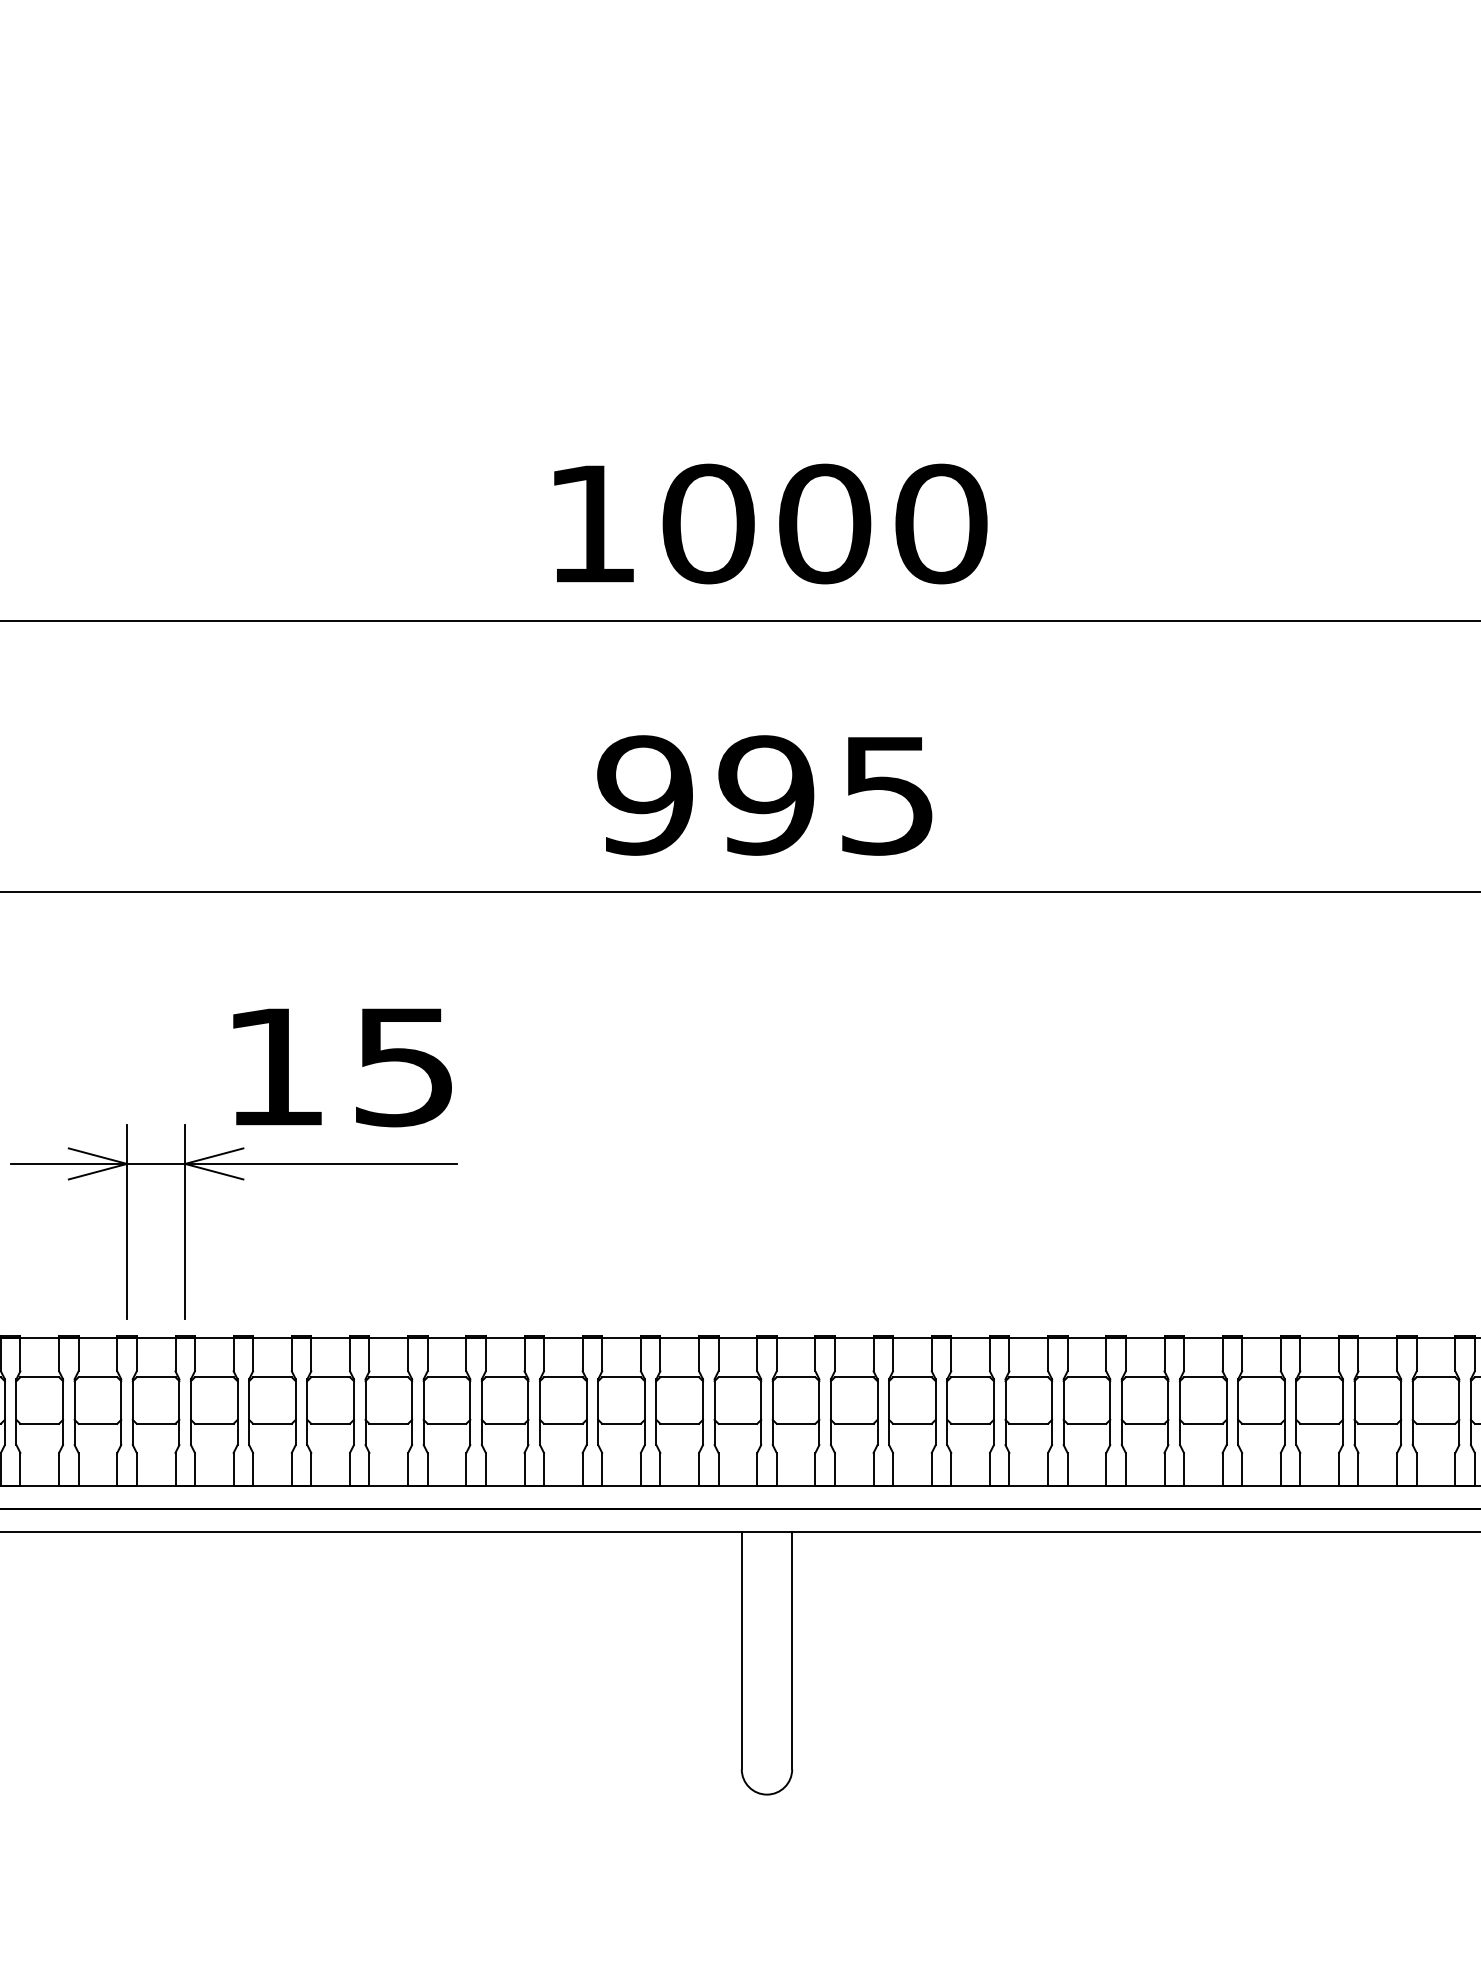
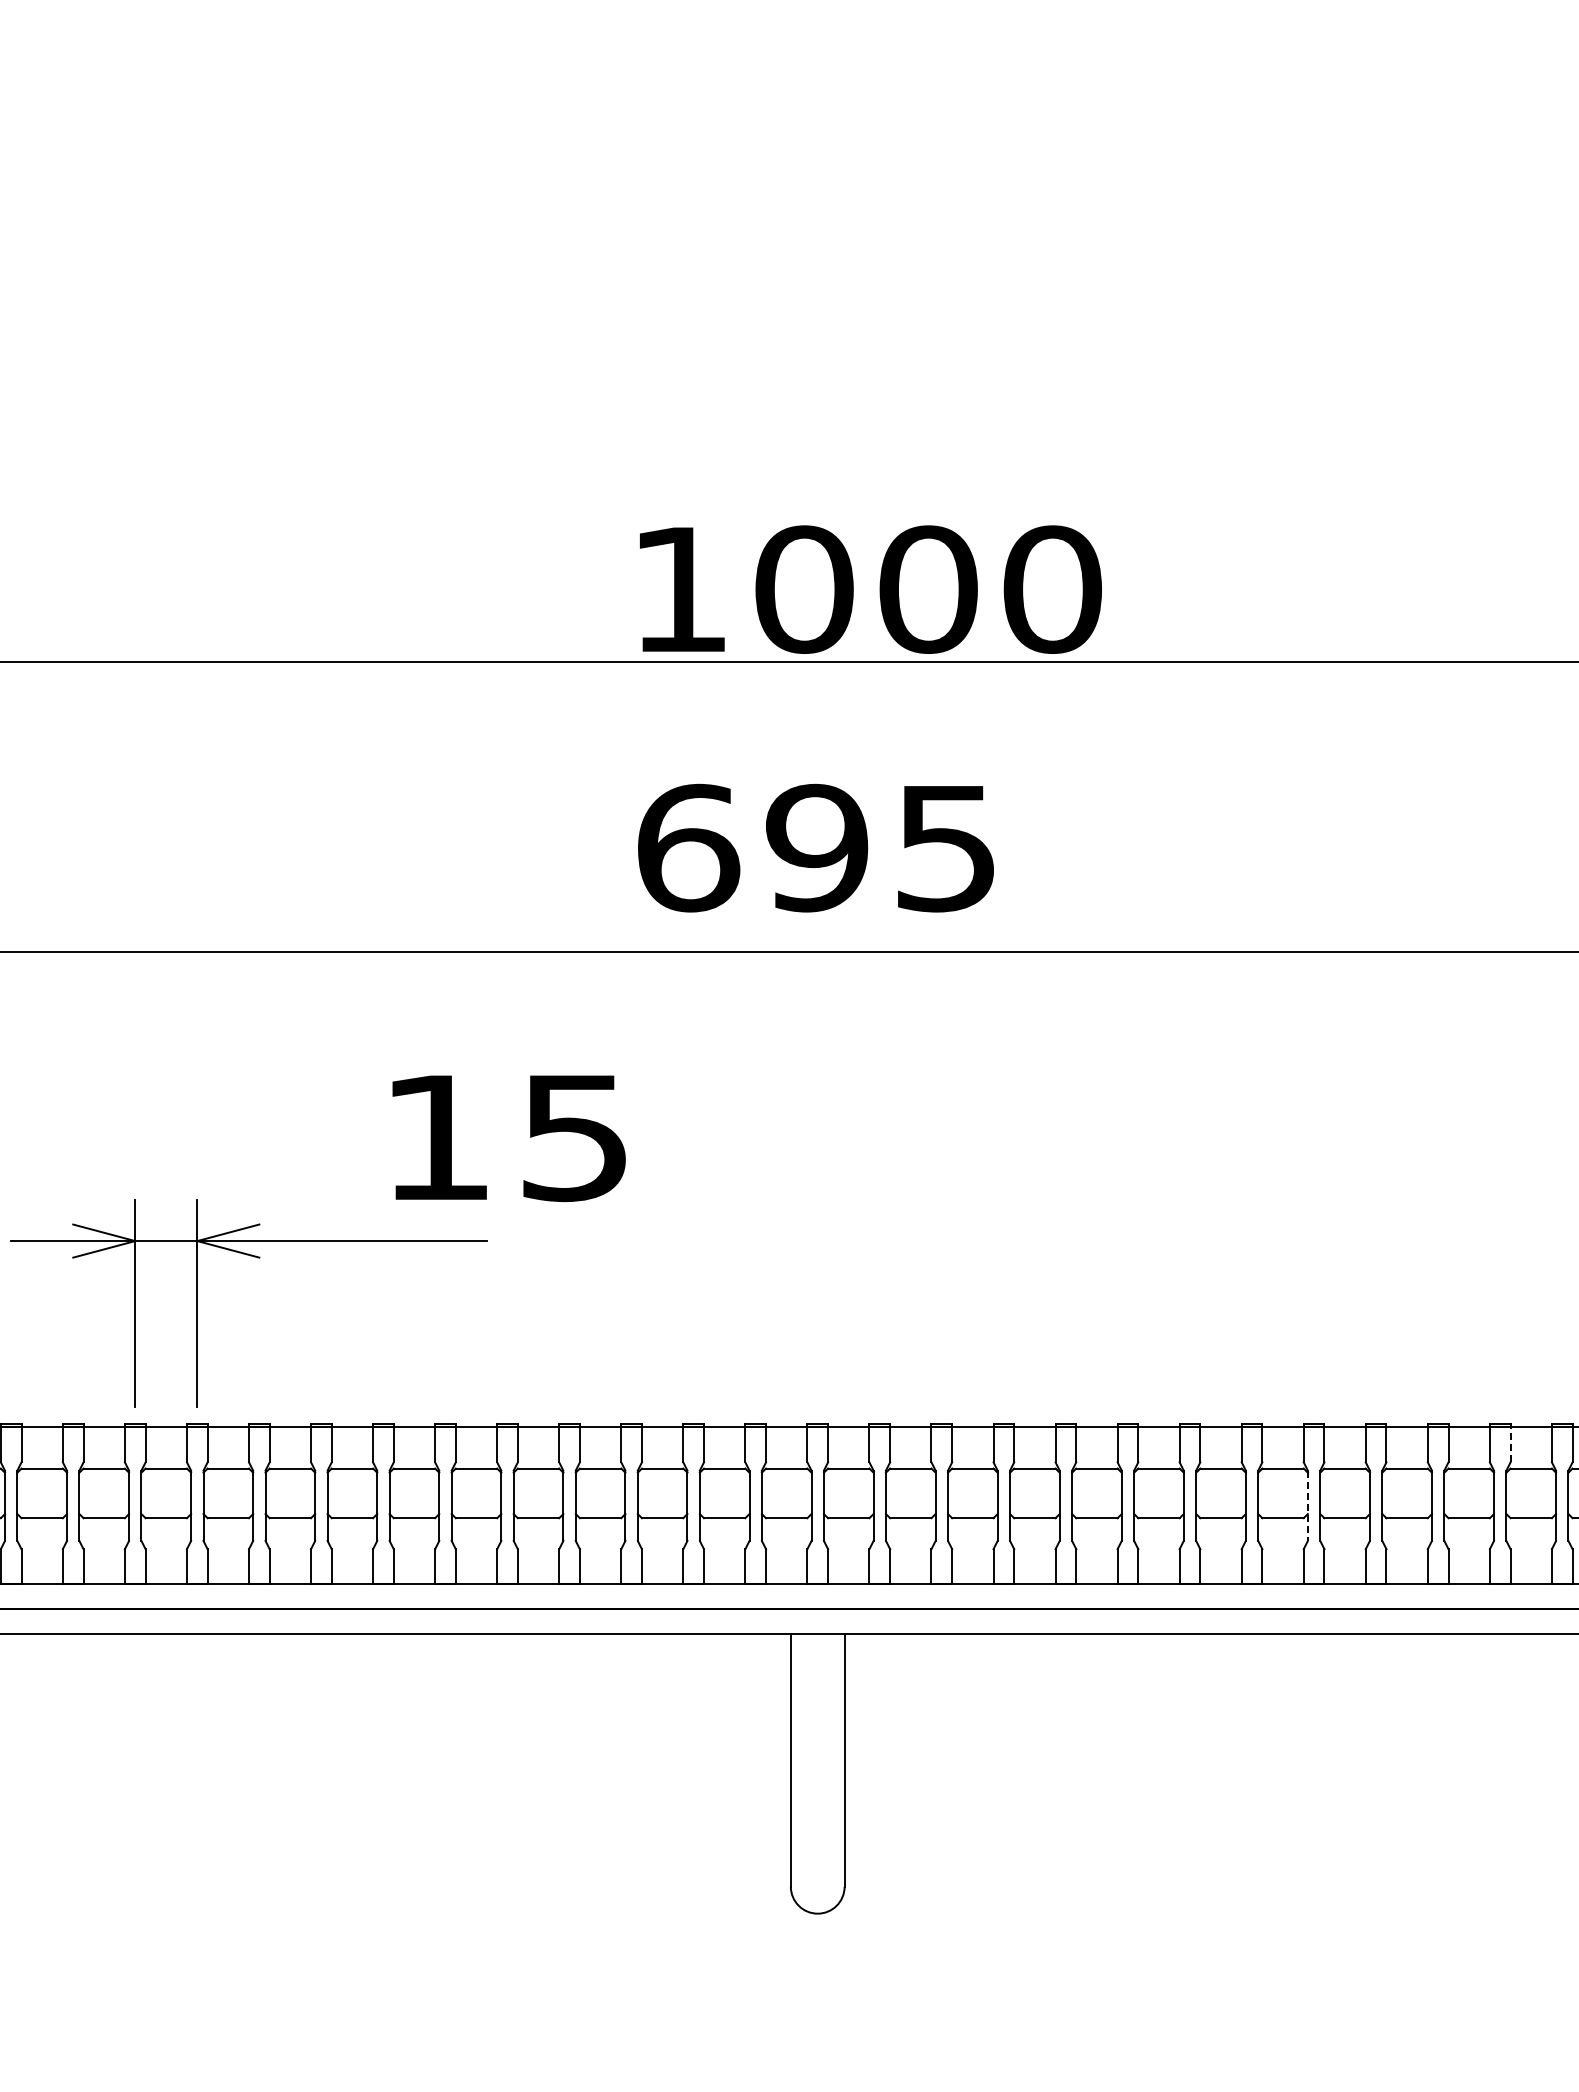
text: (770, 523) -> (870, 589), moved
text: (645, 794) -> (688, 847), 995 -> 695
text: (341, 1067) -> (508, 1138), moved
line: (1416, 1354) -> (1510, 1444), solid -> dashed
line: (1226, 1412) -> (1307, 1506), solid -> dashed

